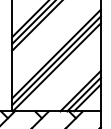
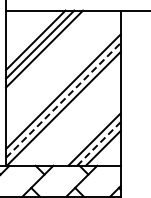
line: (56, 60) -> (63, 100), solid -> dashed
line: (83, 94) -> (98, 144), solid -> dashed

